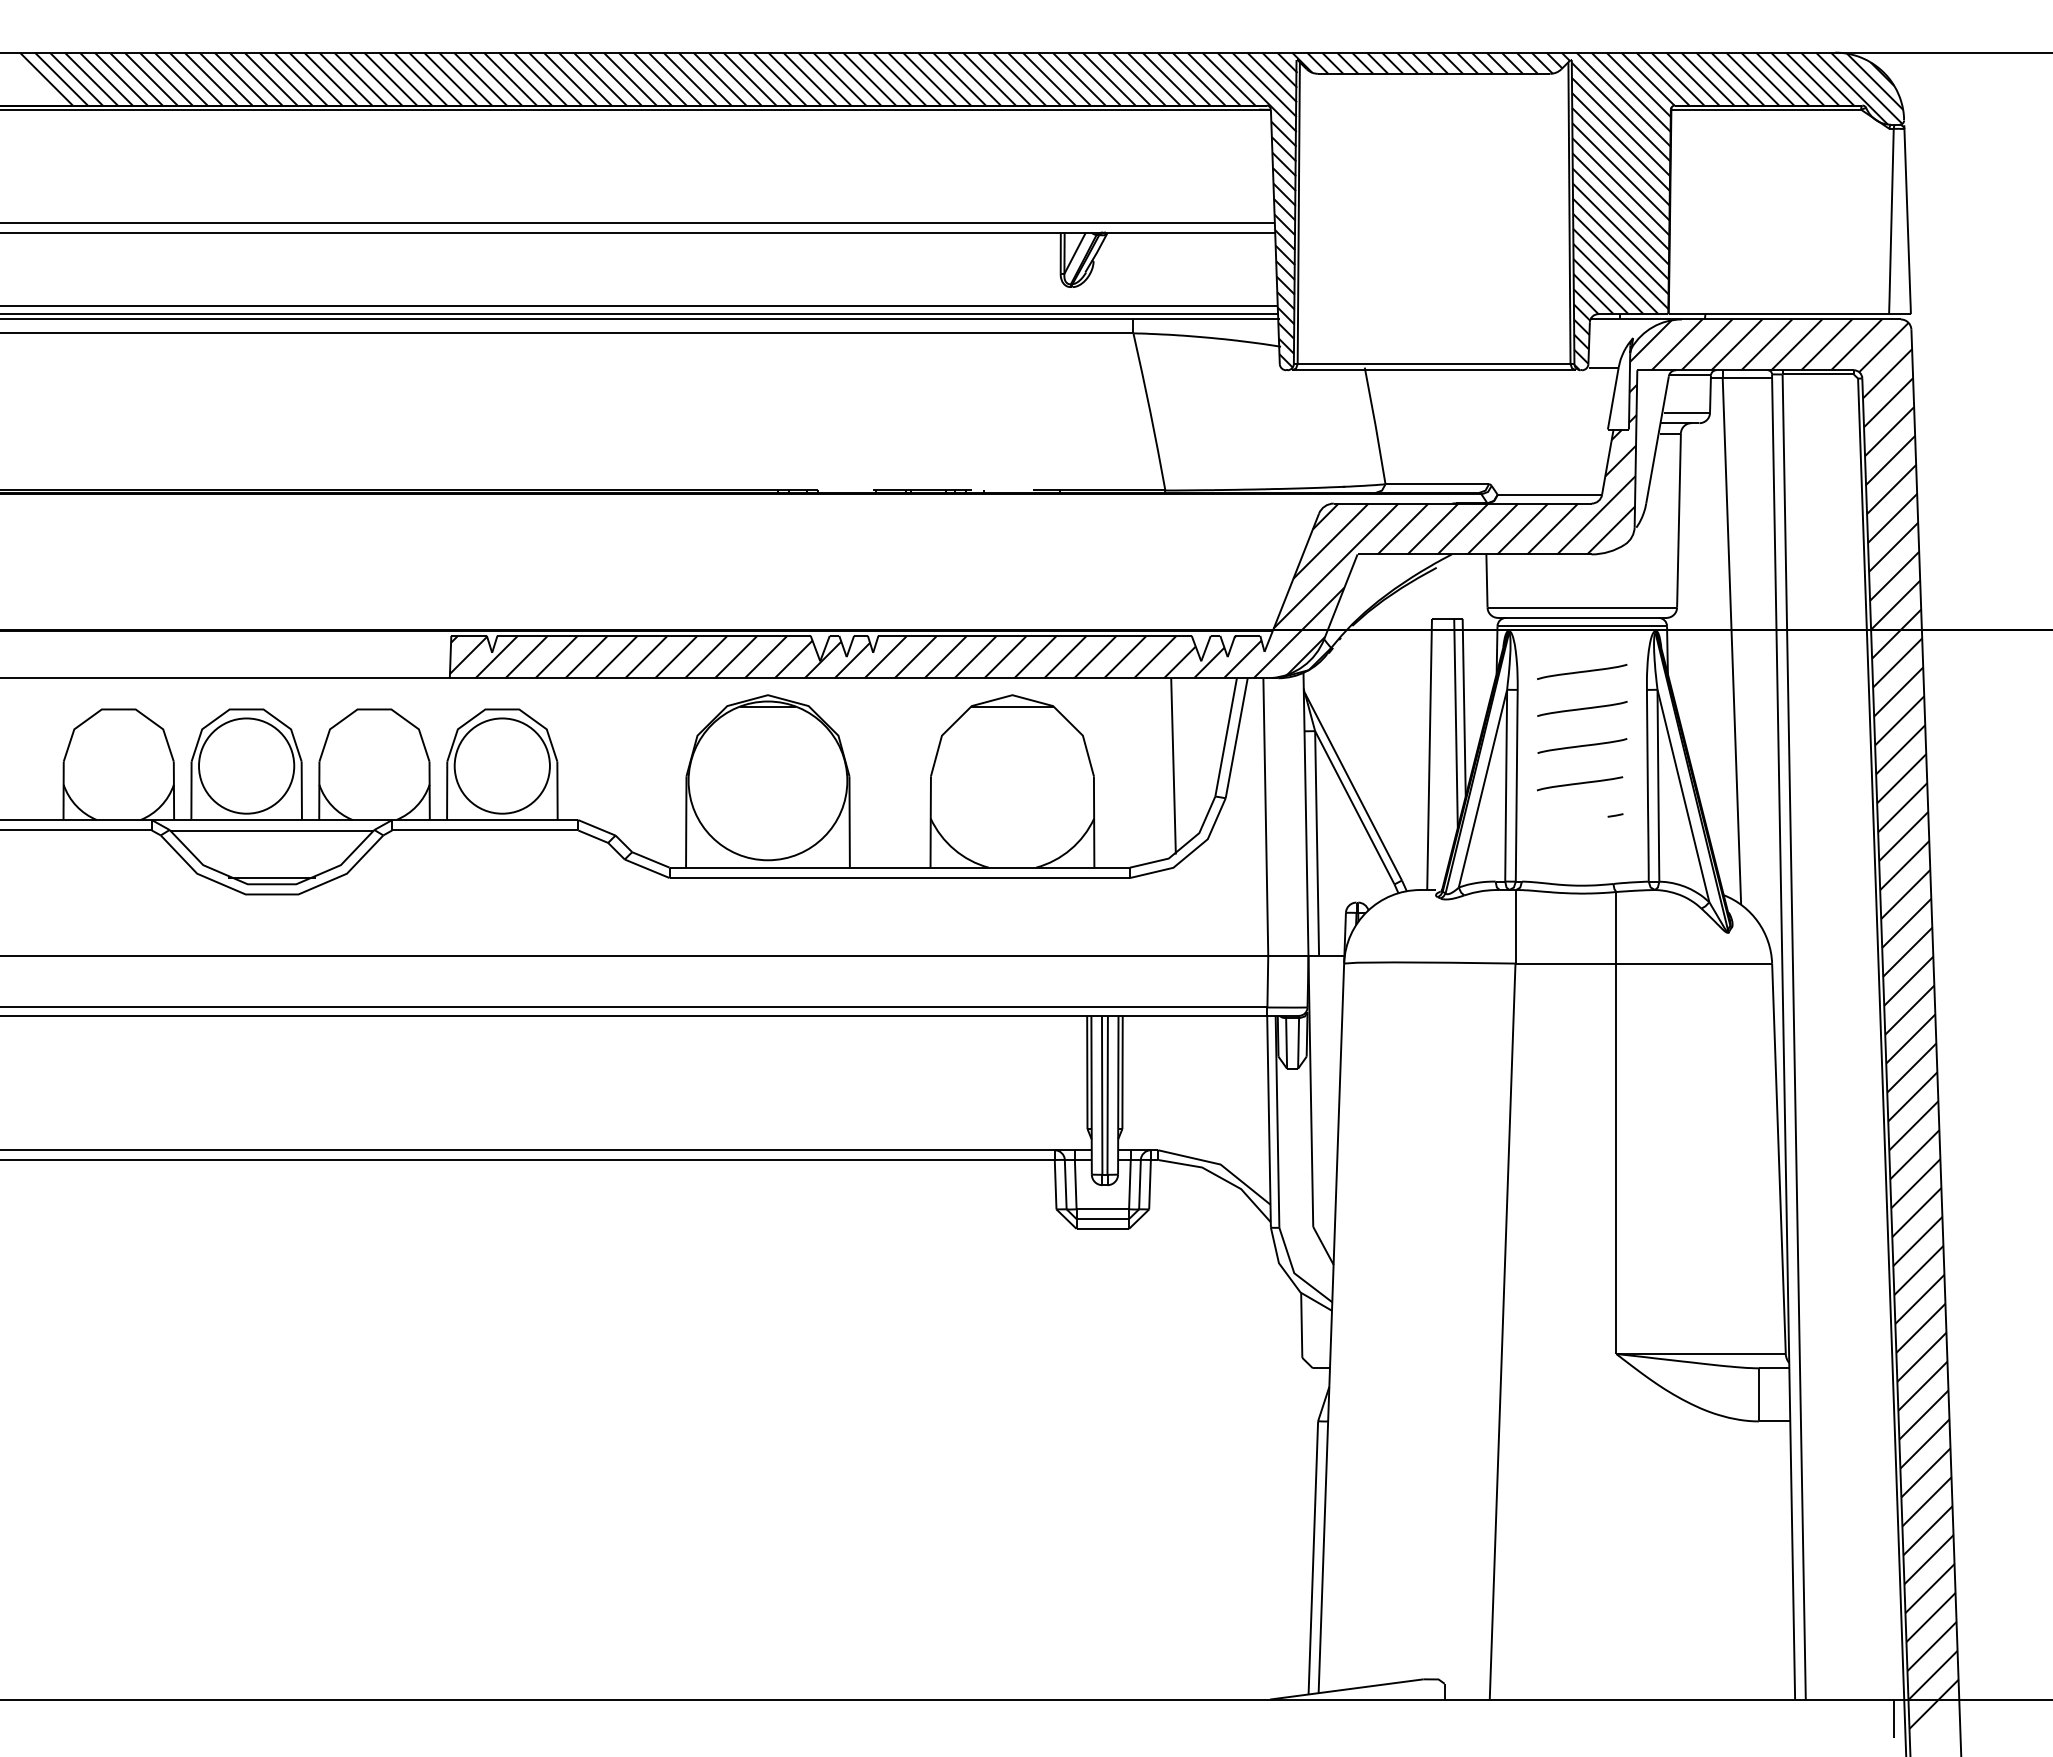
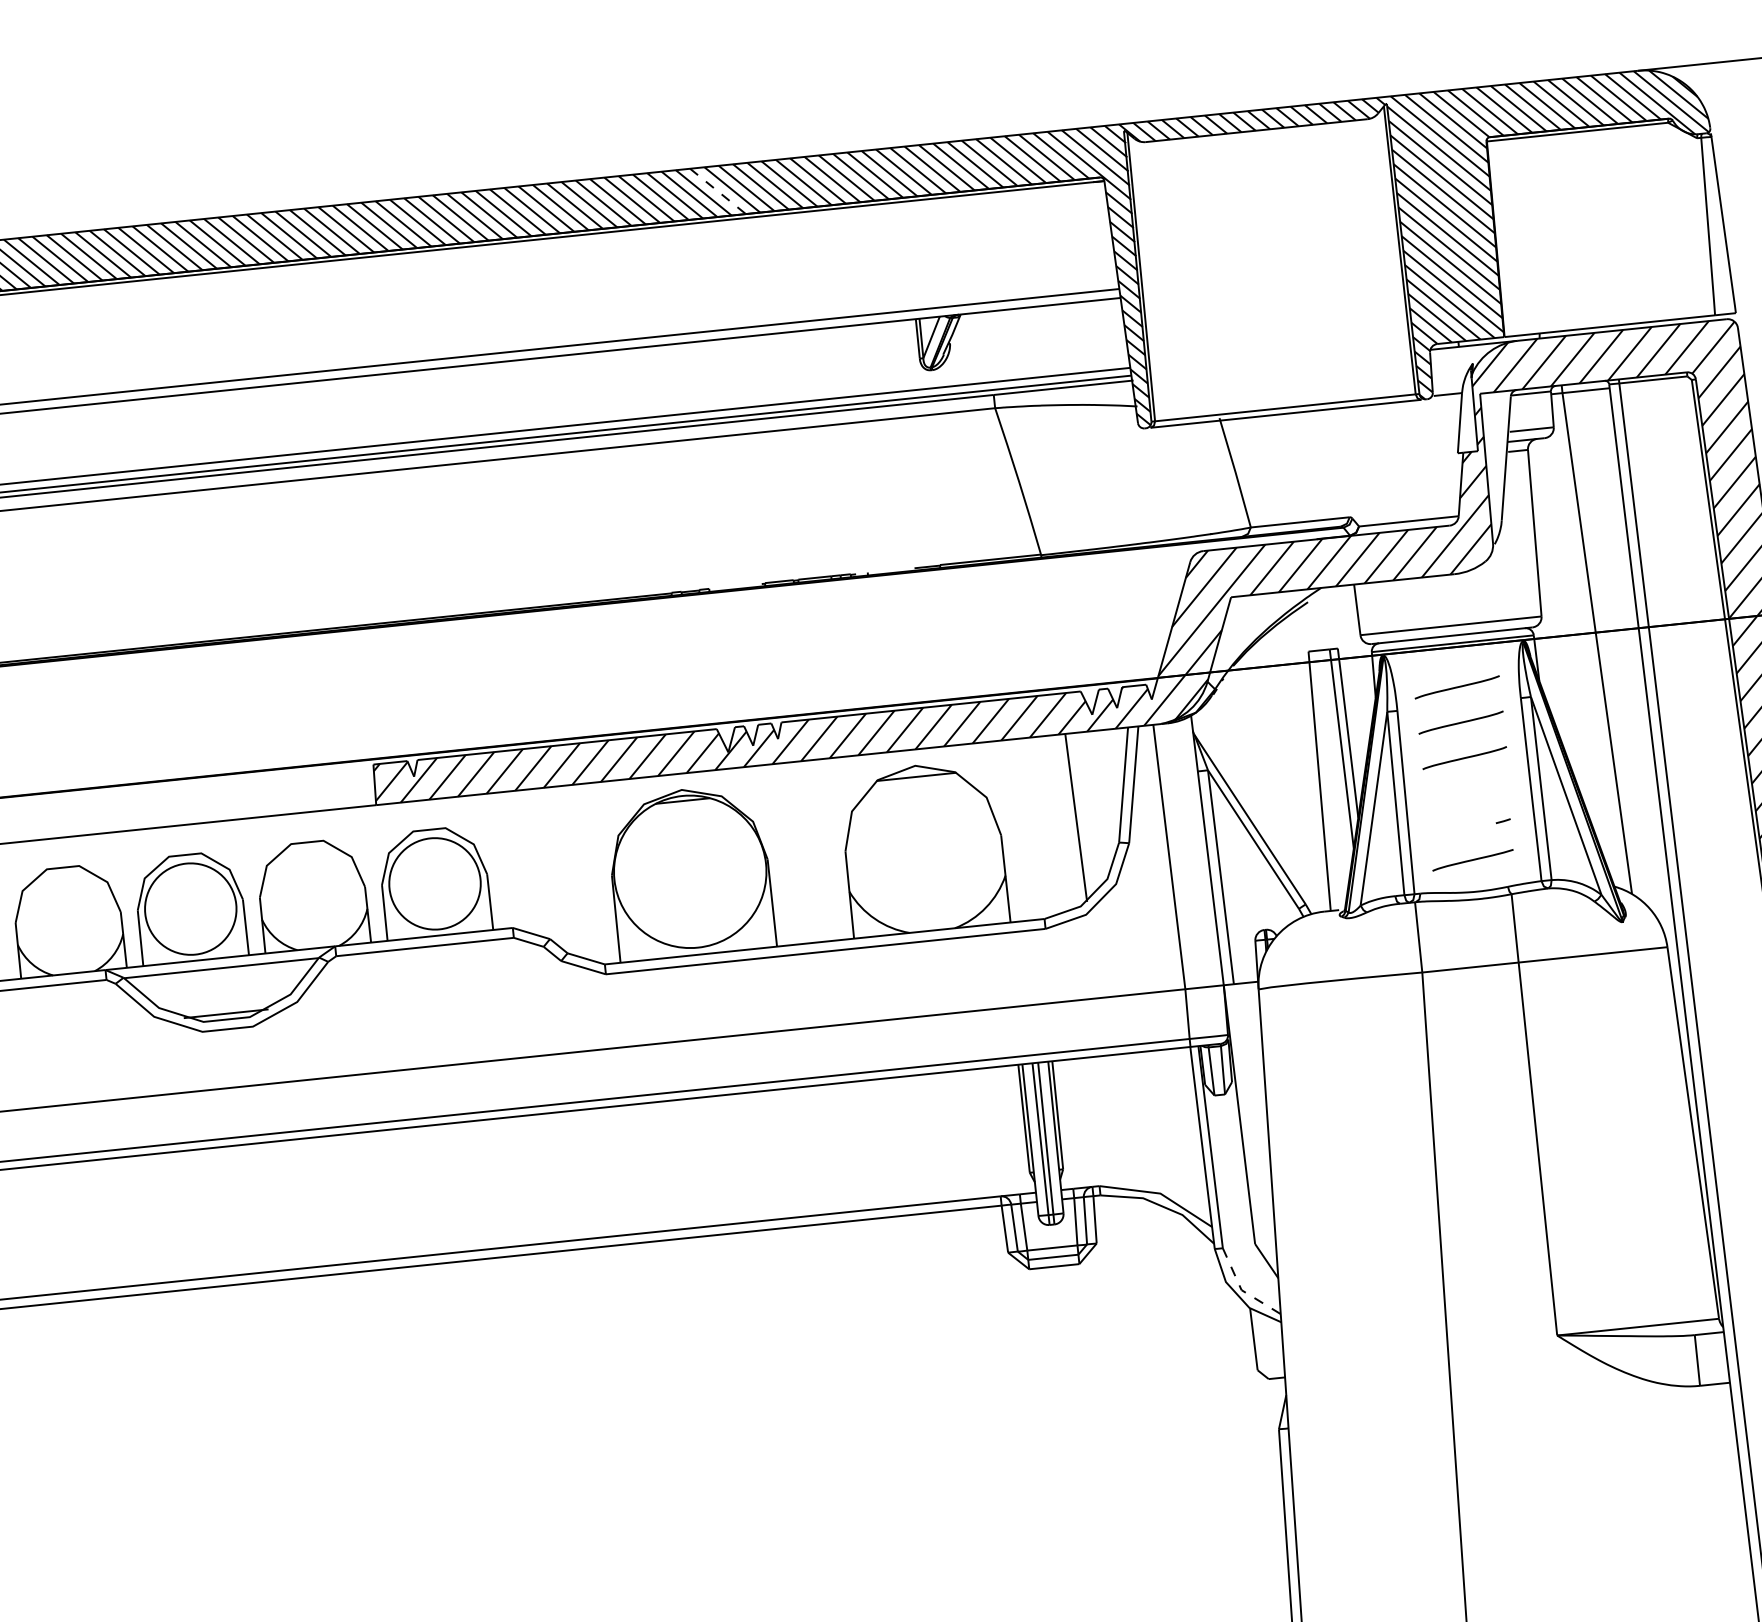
line: (869, 79) -> (717, 191), solid -> dashed
curve: (1580, 783) -> (1473, 860), moved
line: (1294, 1273) -> (1241, 1290), solid -> dashed

